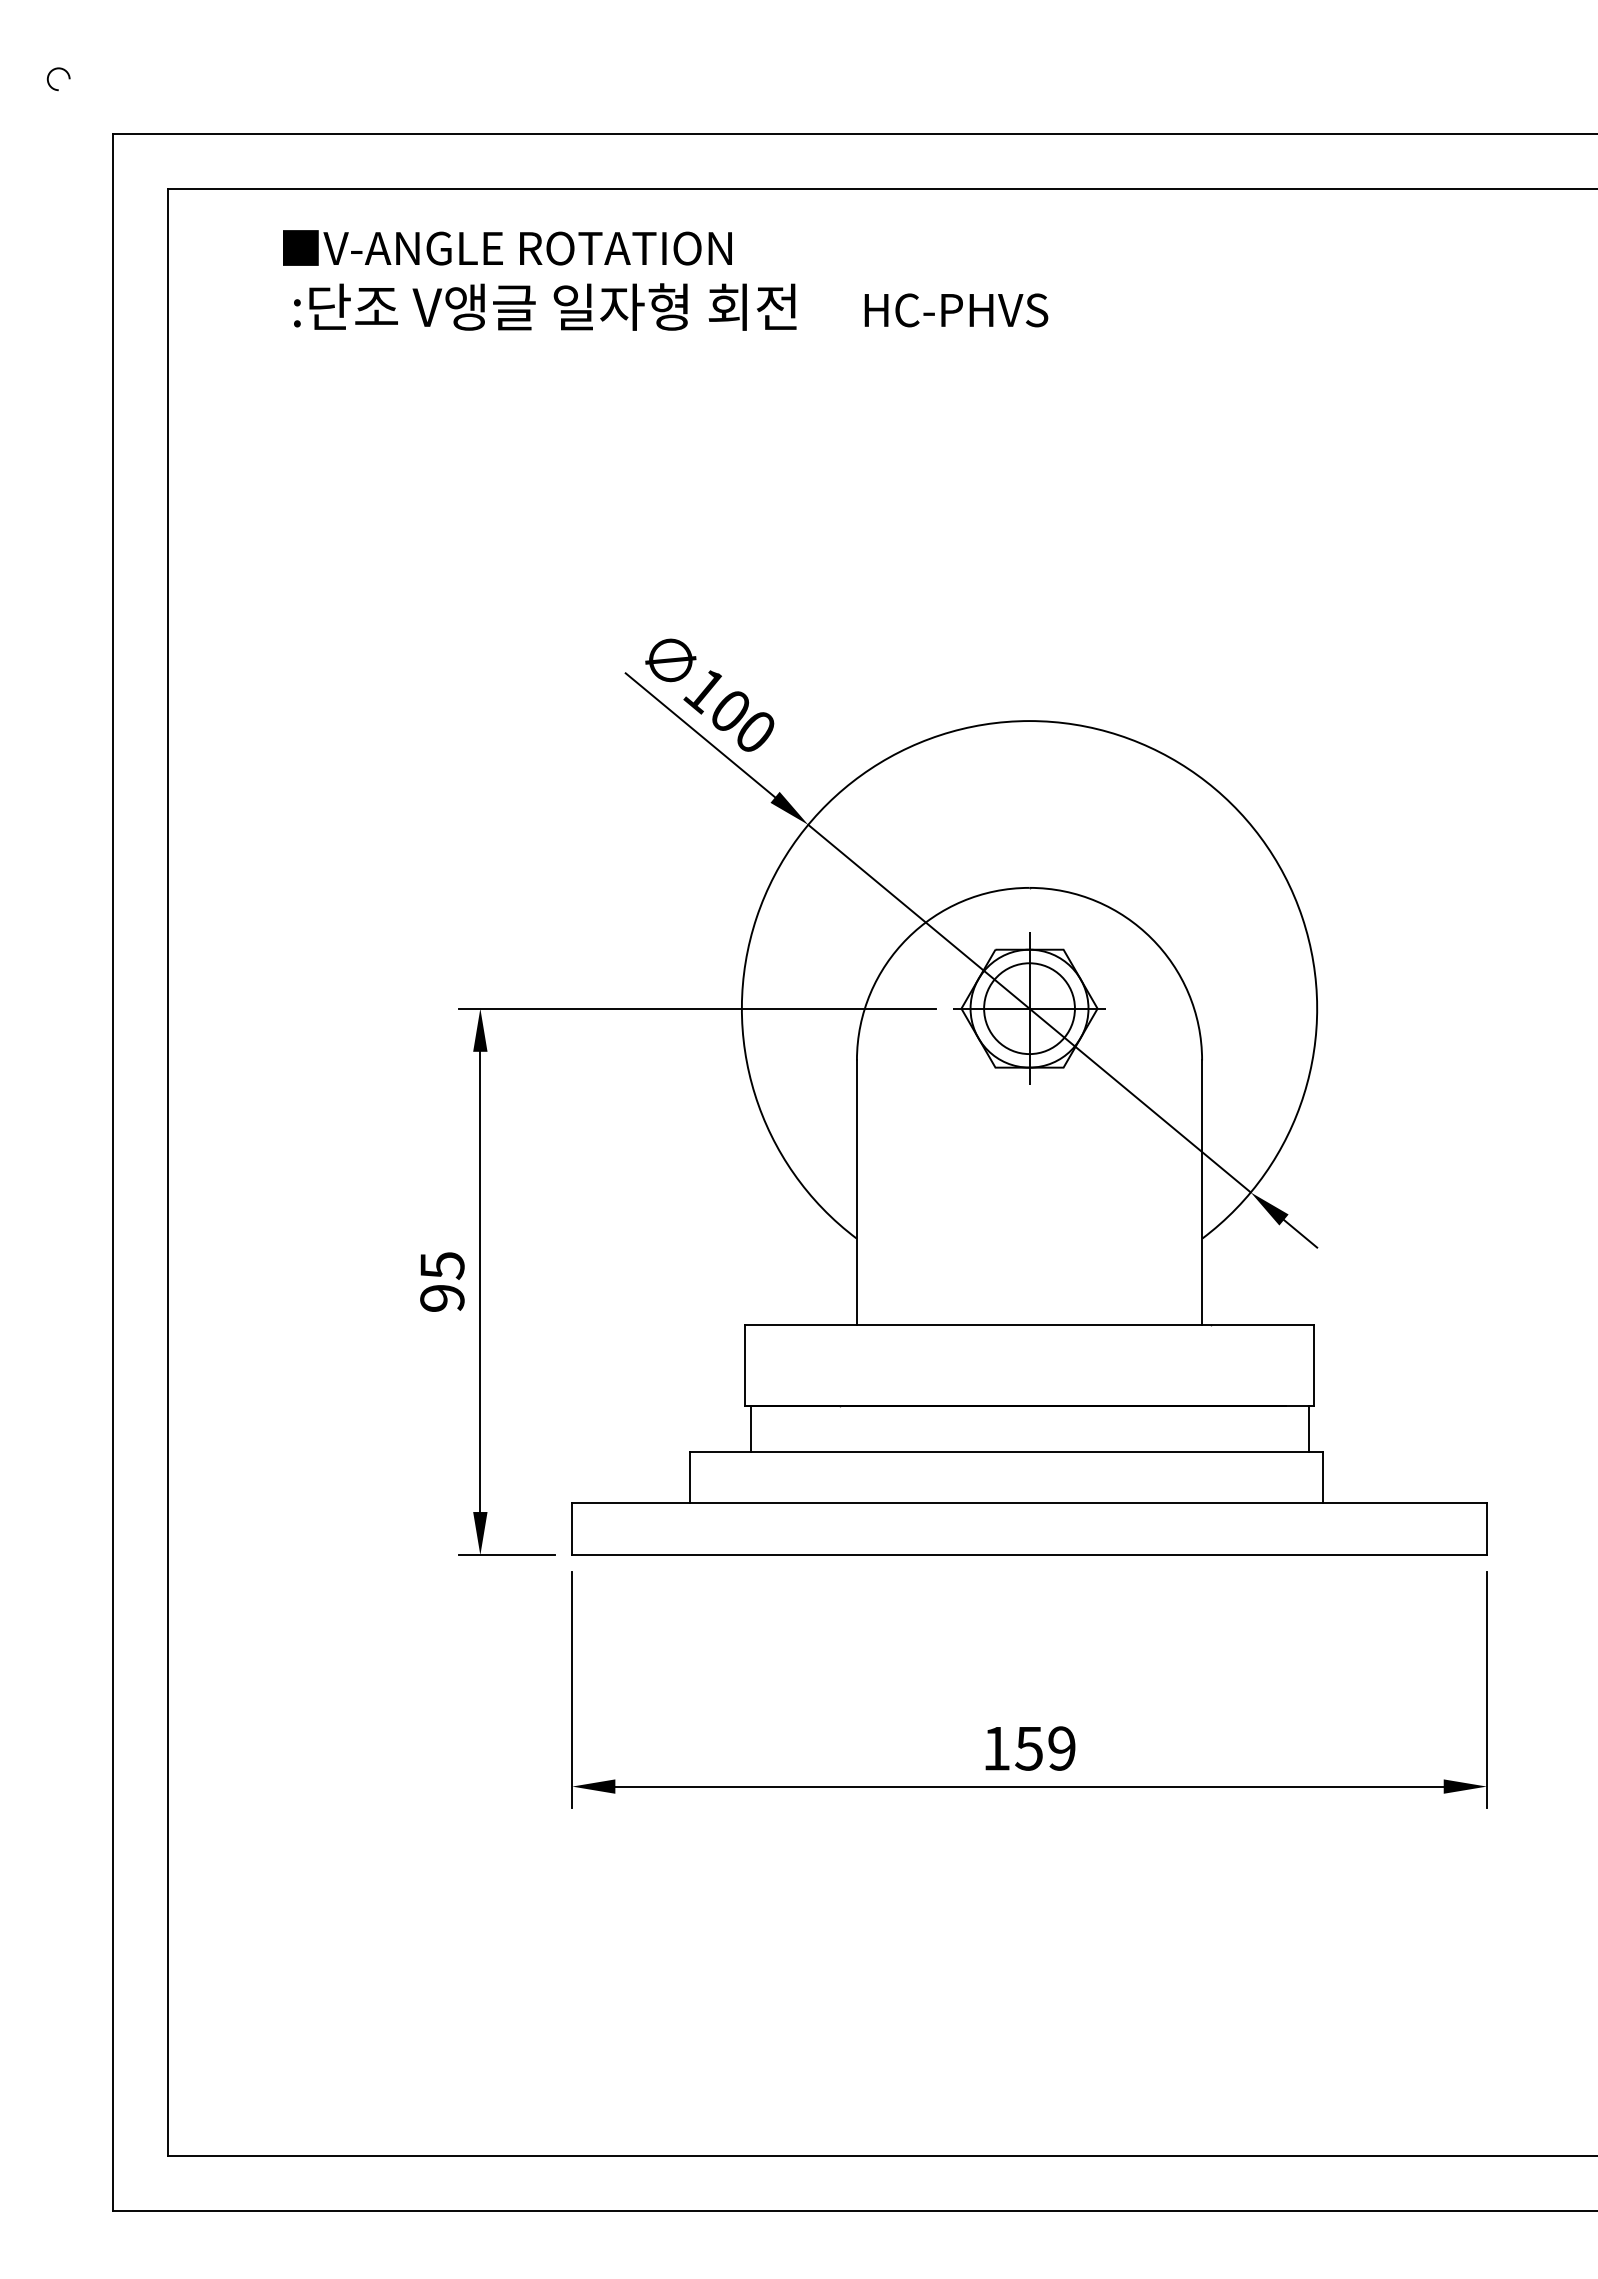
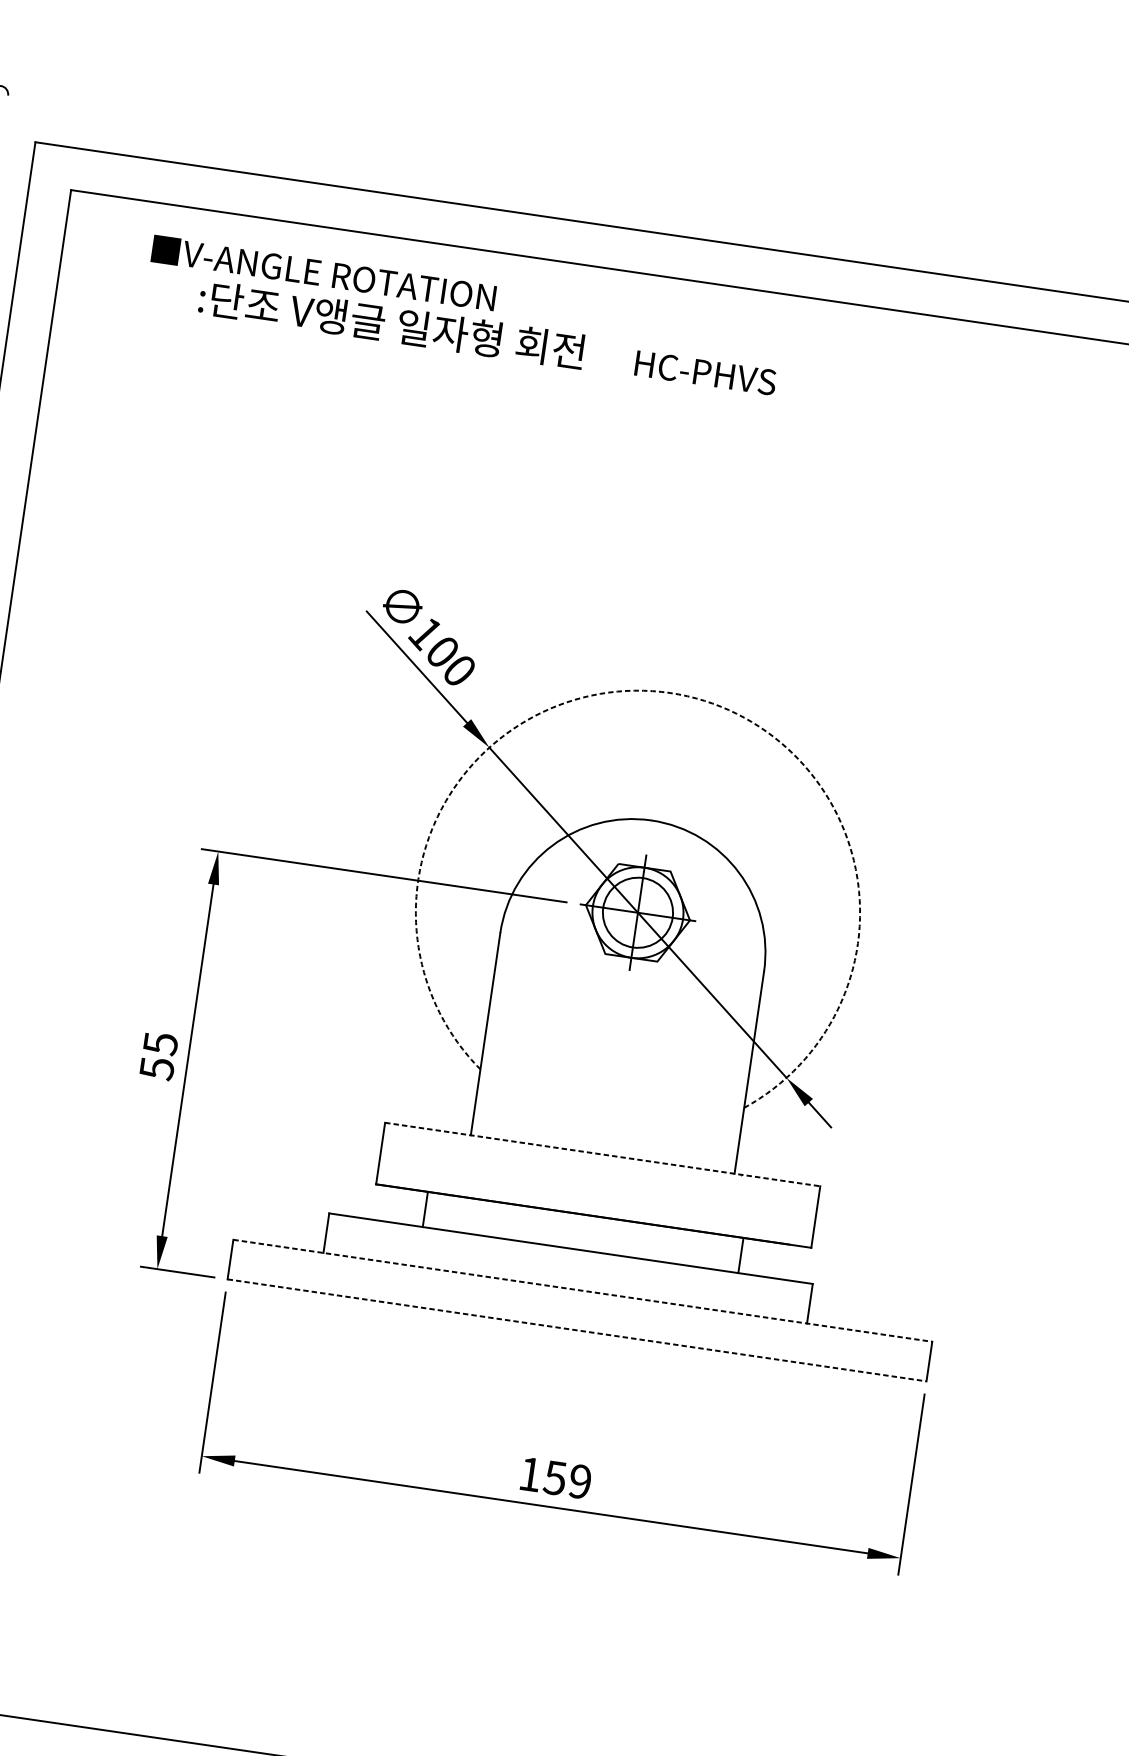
text: (671, 306) -> (488, 338), moved
arc: (1029, 721) -> (669, 693), solid -> dashed
text: (442, 1298) -> (157, 1068), 95 -> 55
line: (1029, 1325) -> (602, 1154), solid -> dashed
line: (750, 1428) -> (425, 1209), moved
line: (1308, 1428) -> (740, 1255), moved
line: (1030, 1503) -> (583, 1290), solid -> dashed
line: (1030, 1555) -> (577, 1330), solid -> dashed

